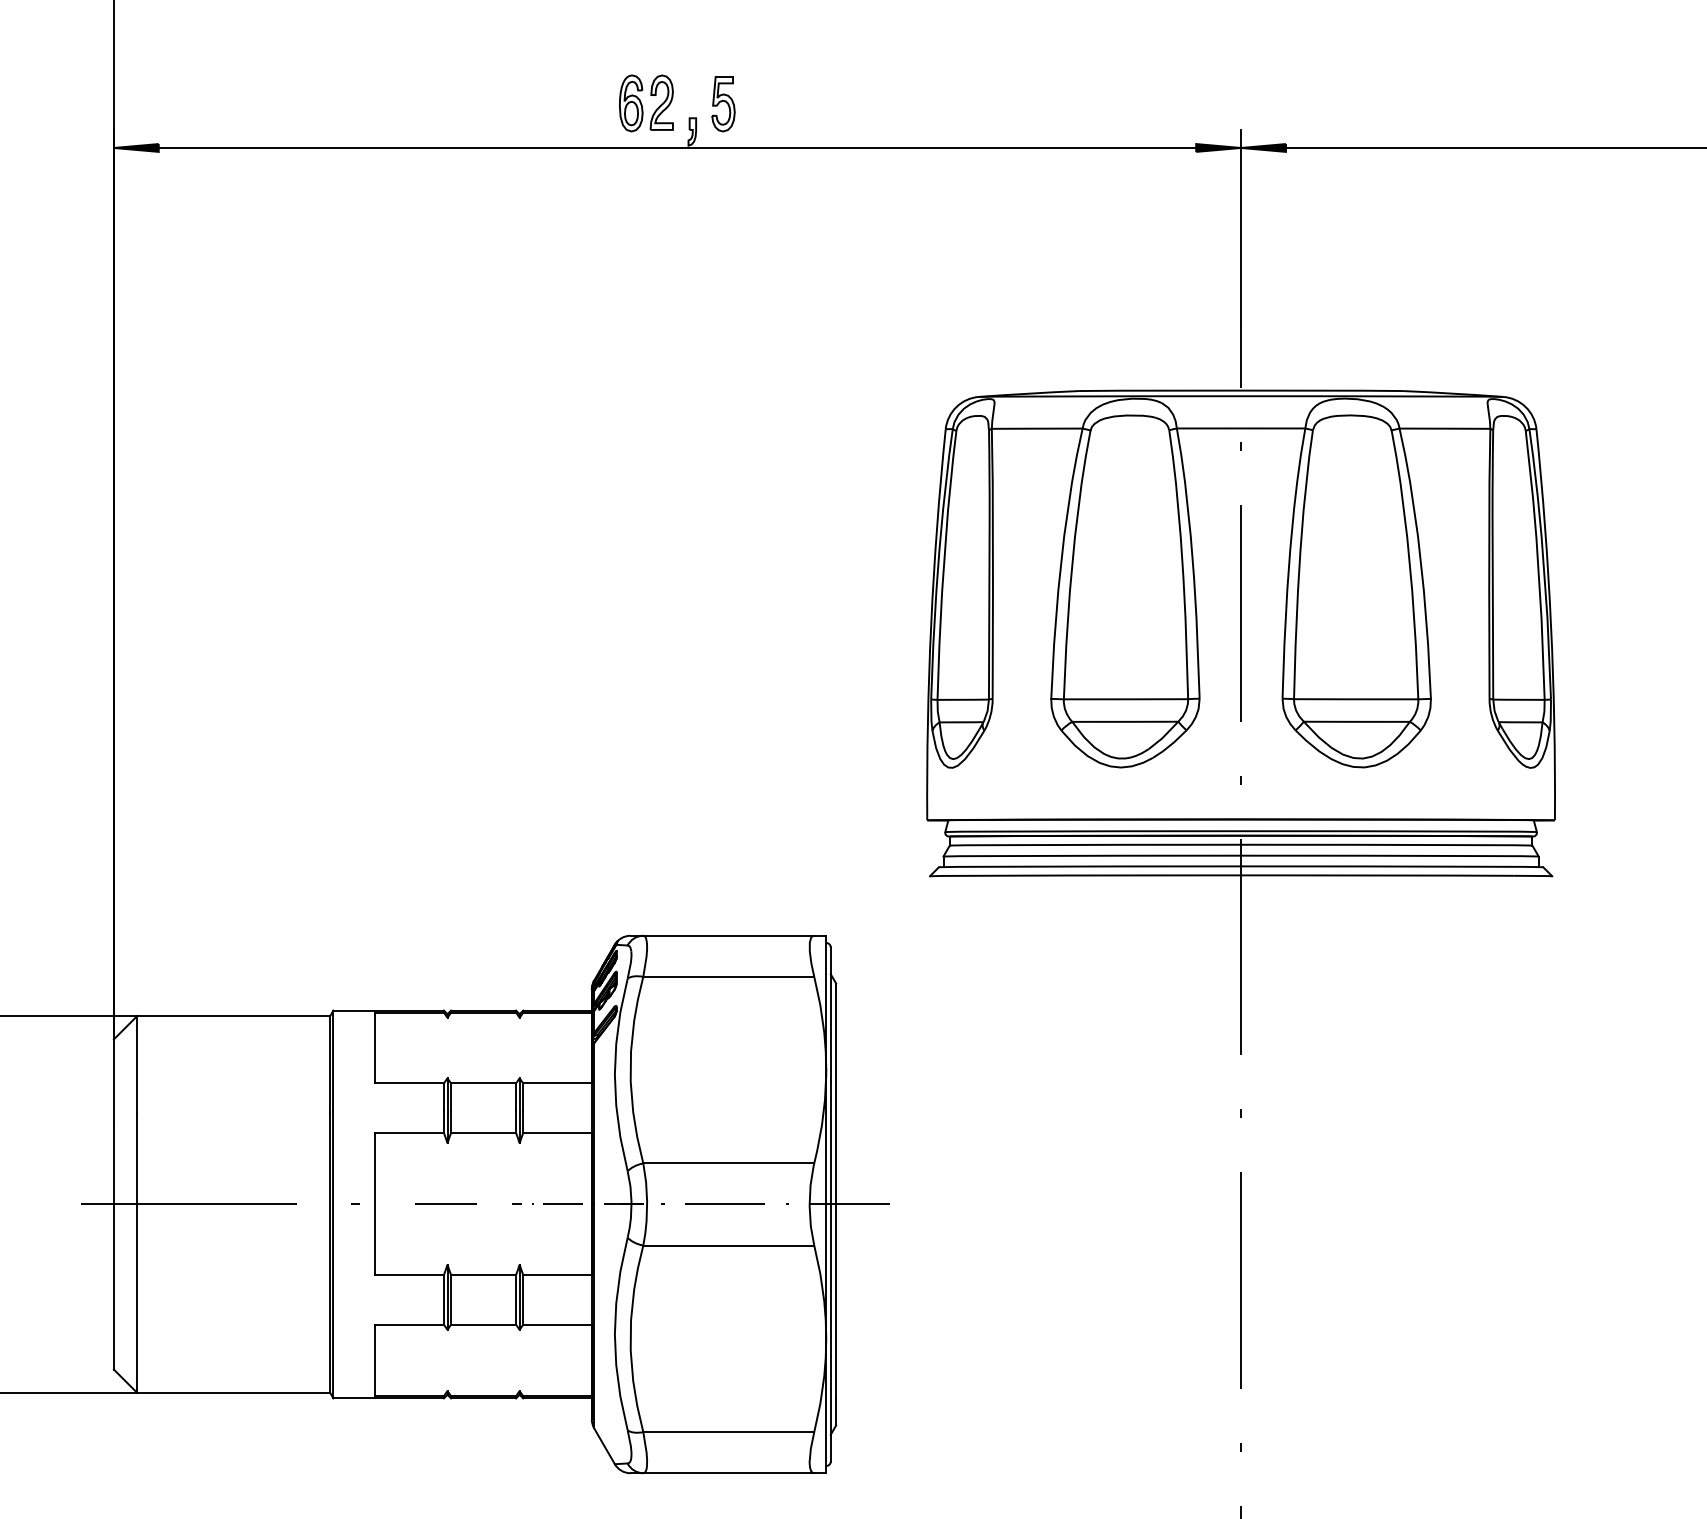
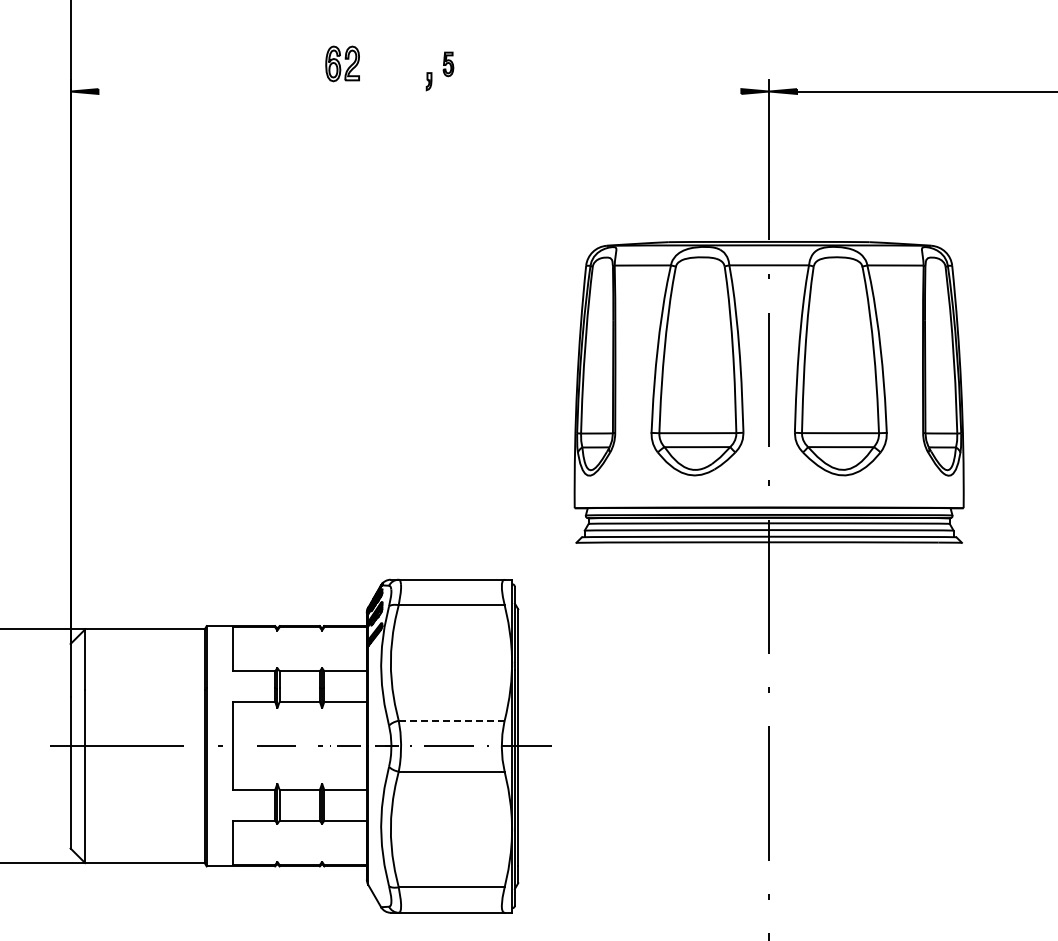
part: (646, 102) -> (342, 63), moved
part: (723, 104) -> (448, 64), size x0.7
line: (676, 147) -> (419, 91), removed
line: (728, 1162) -> (451, 720), solid -> dashed

